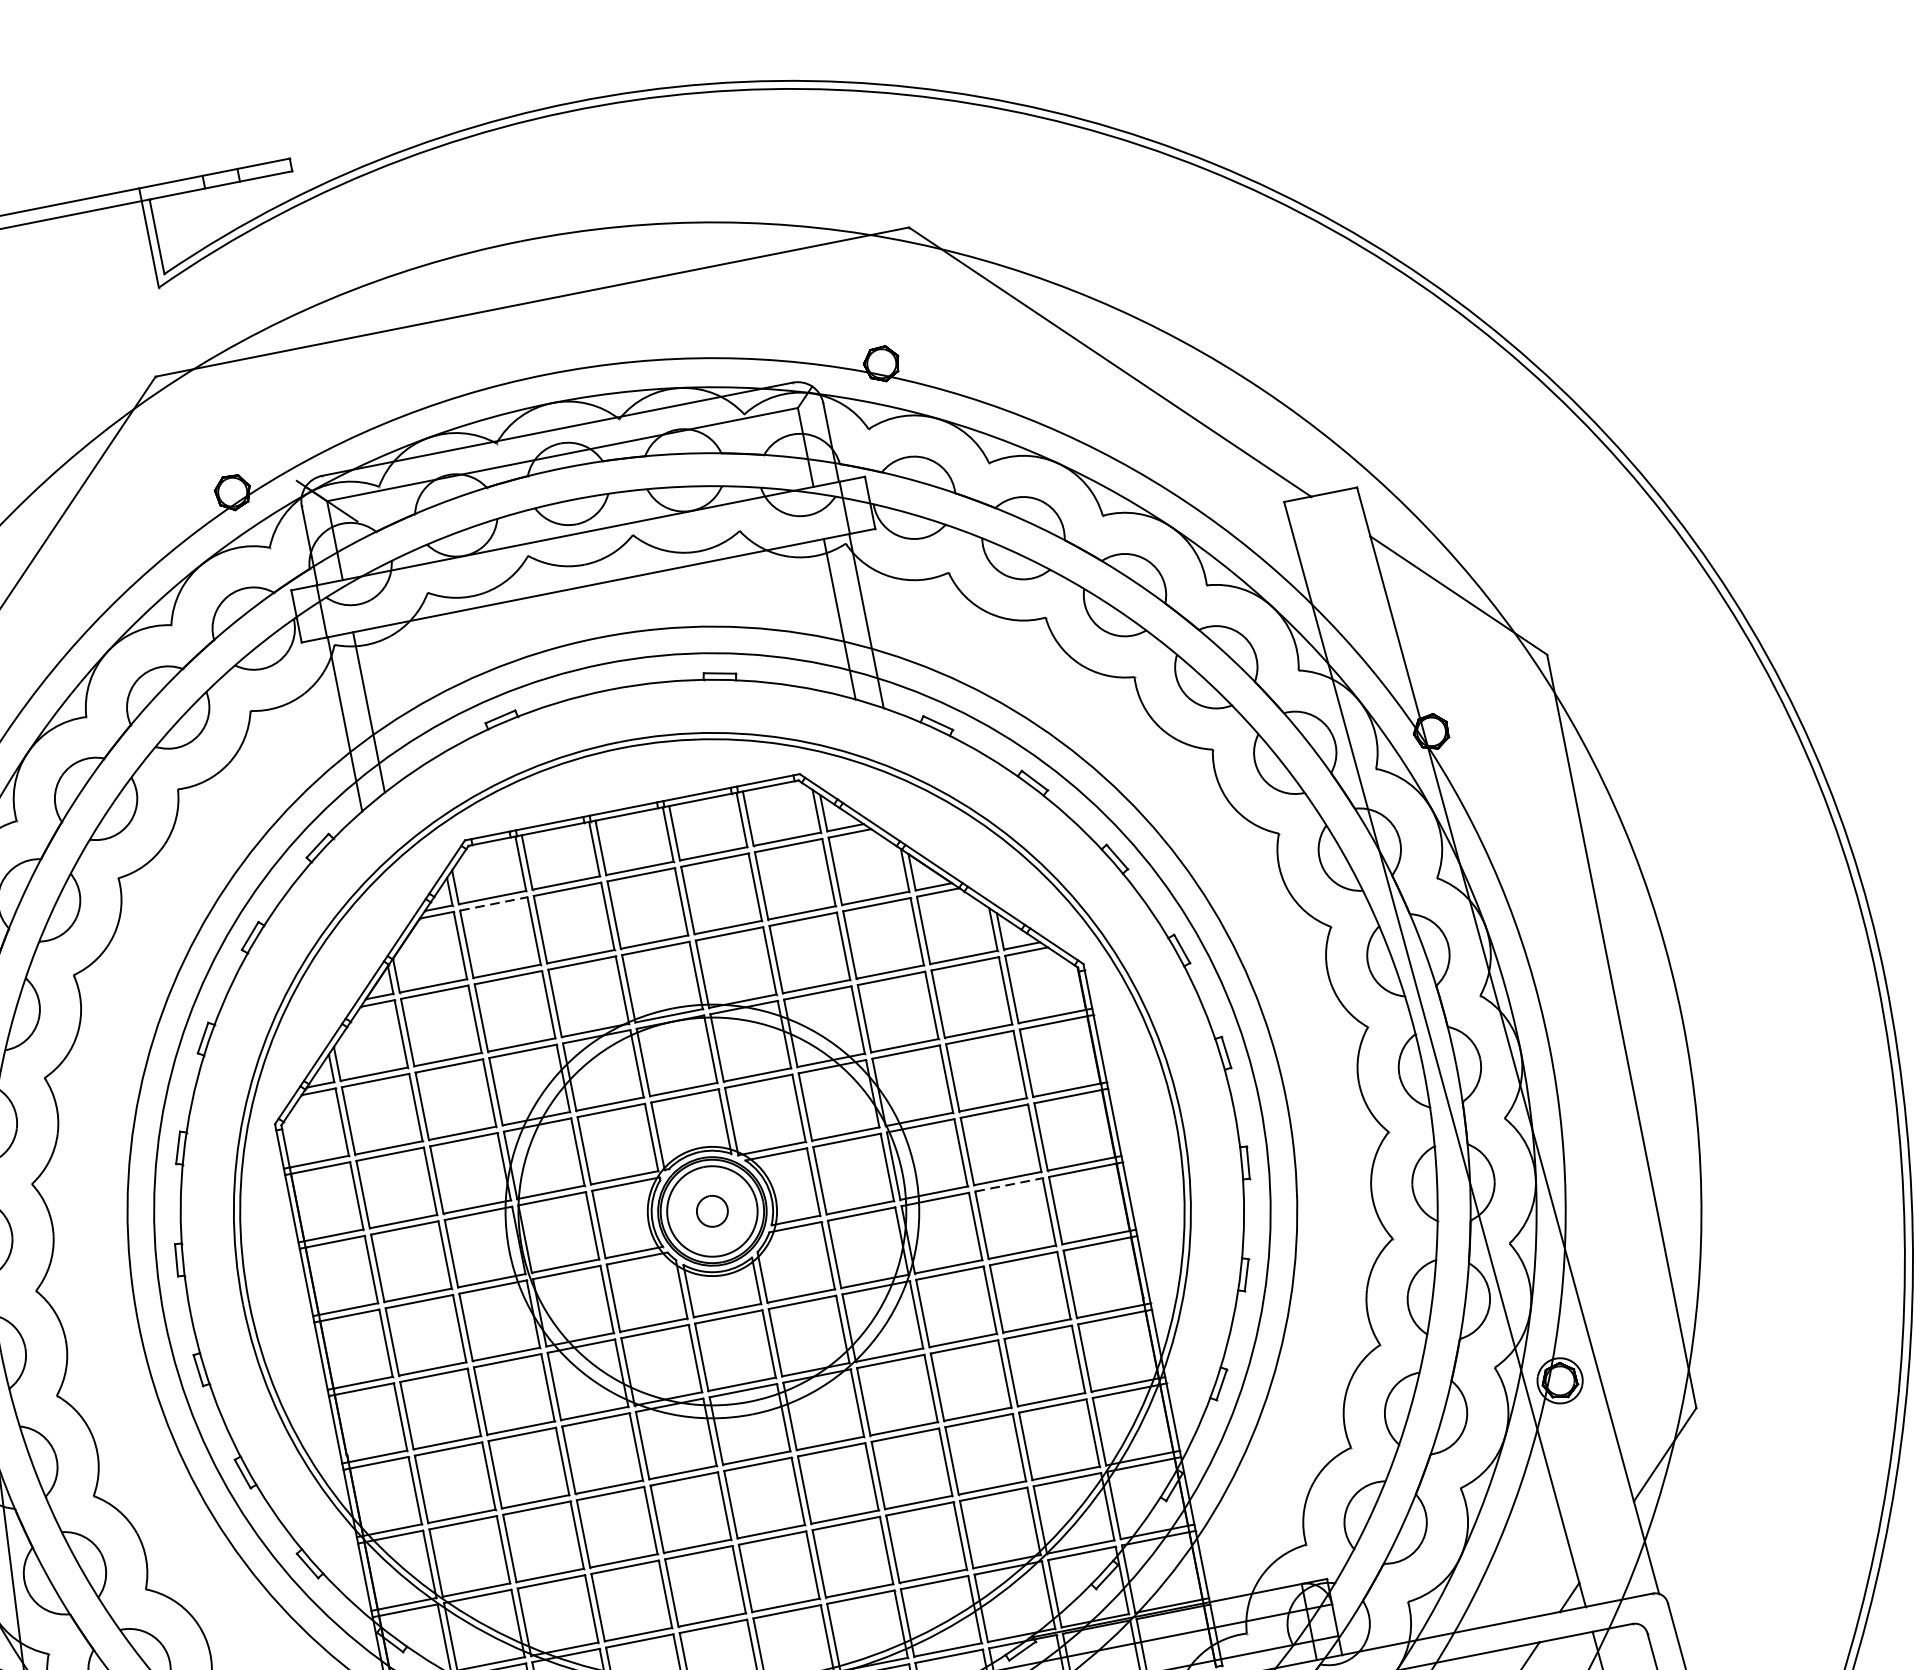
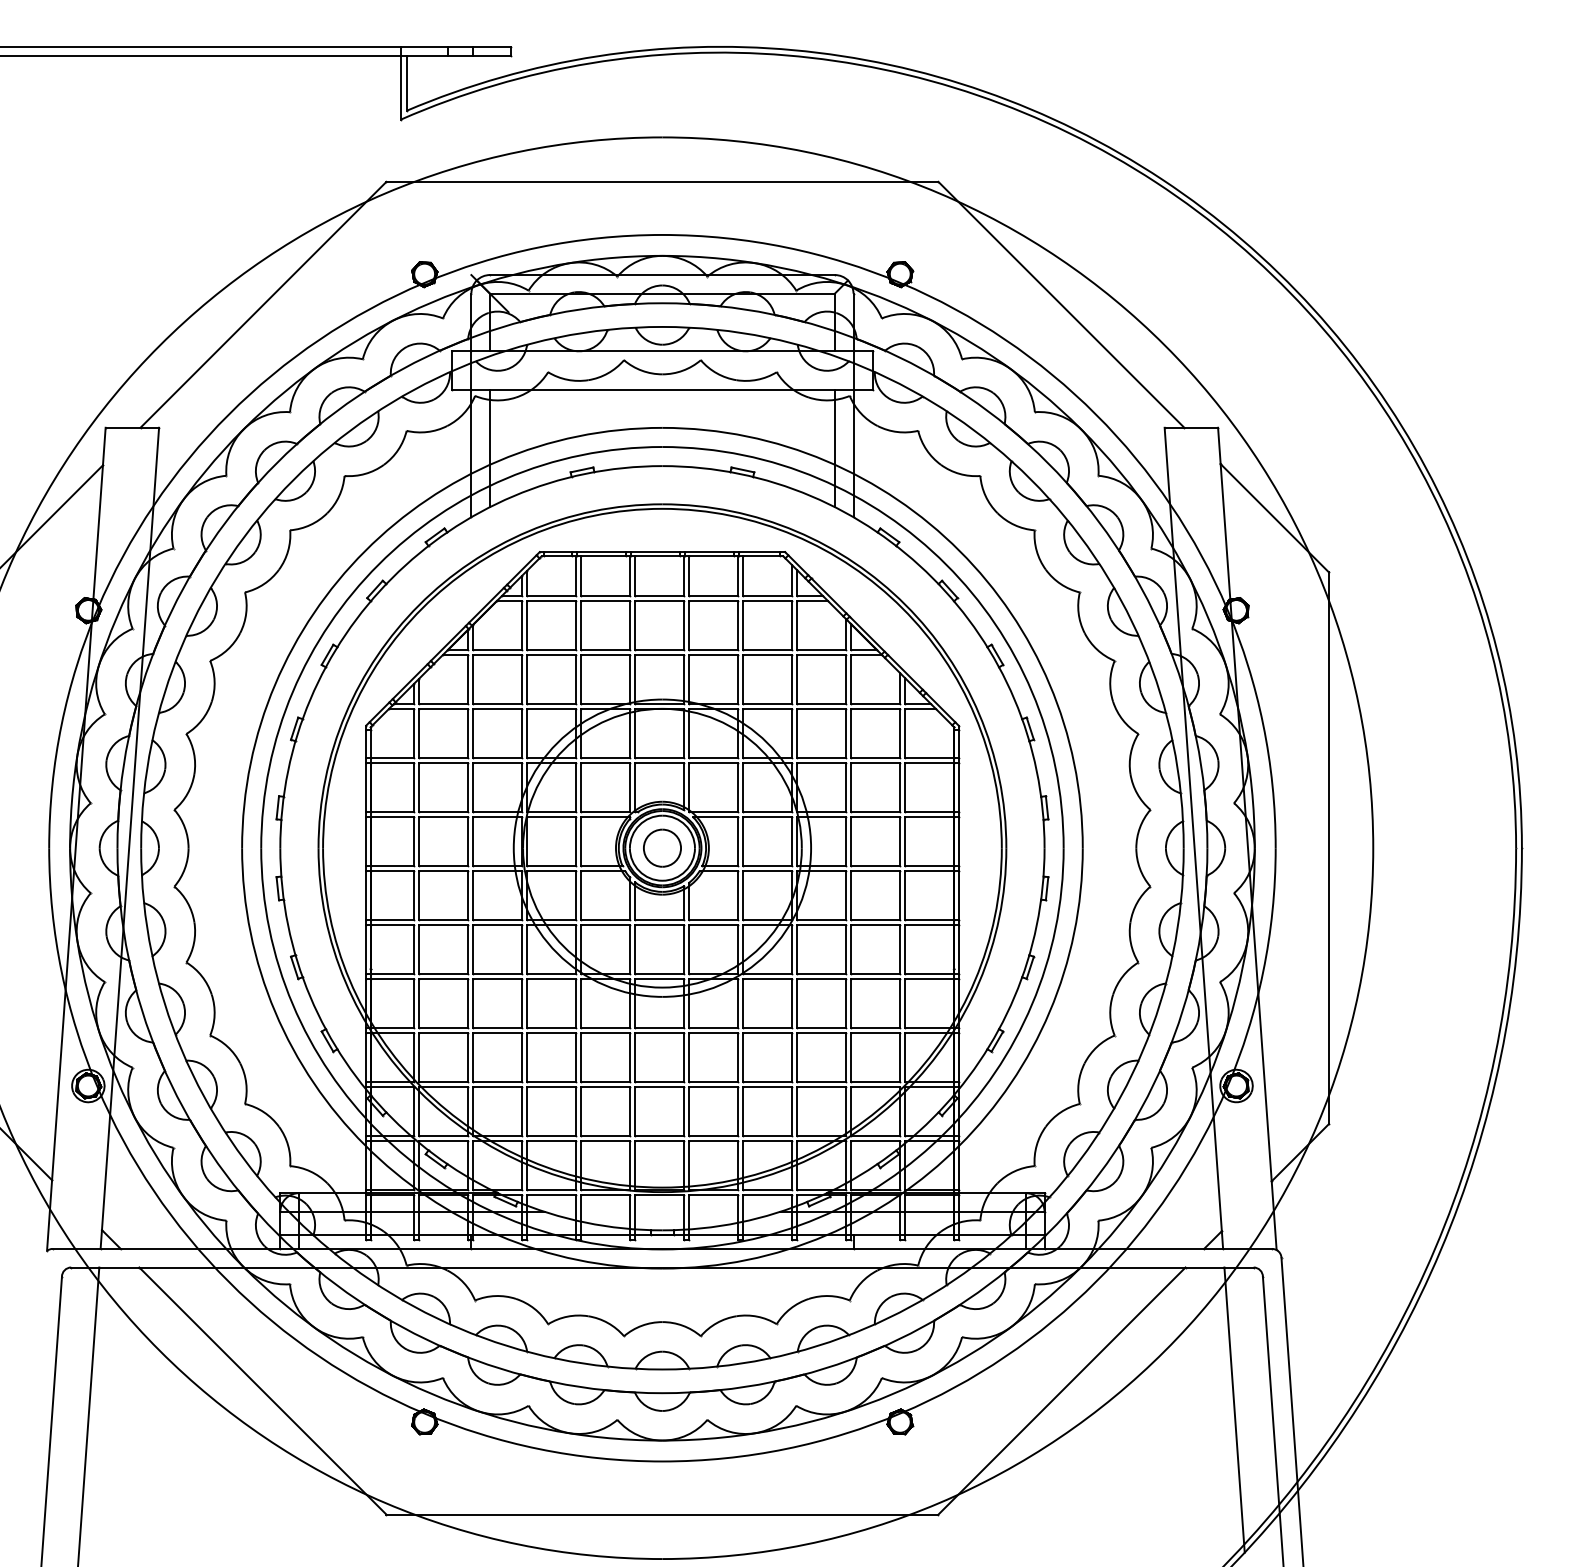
line: (494, 903) -> (551, 600), dashed -> solid
line: (1009, 1184) -> (875, 870), dashed -> solid
part: (712, 1210) -> (662, 847), size x1.67

